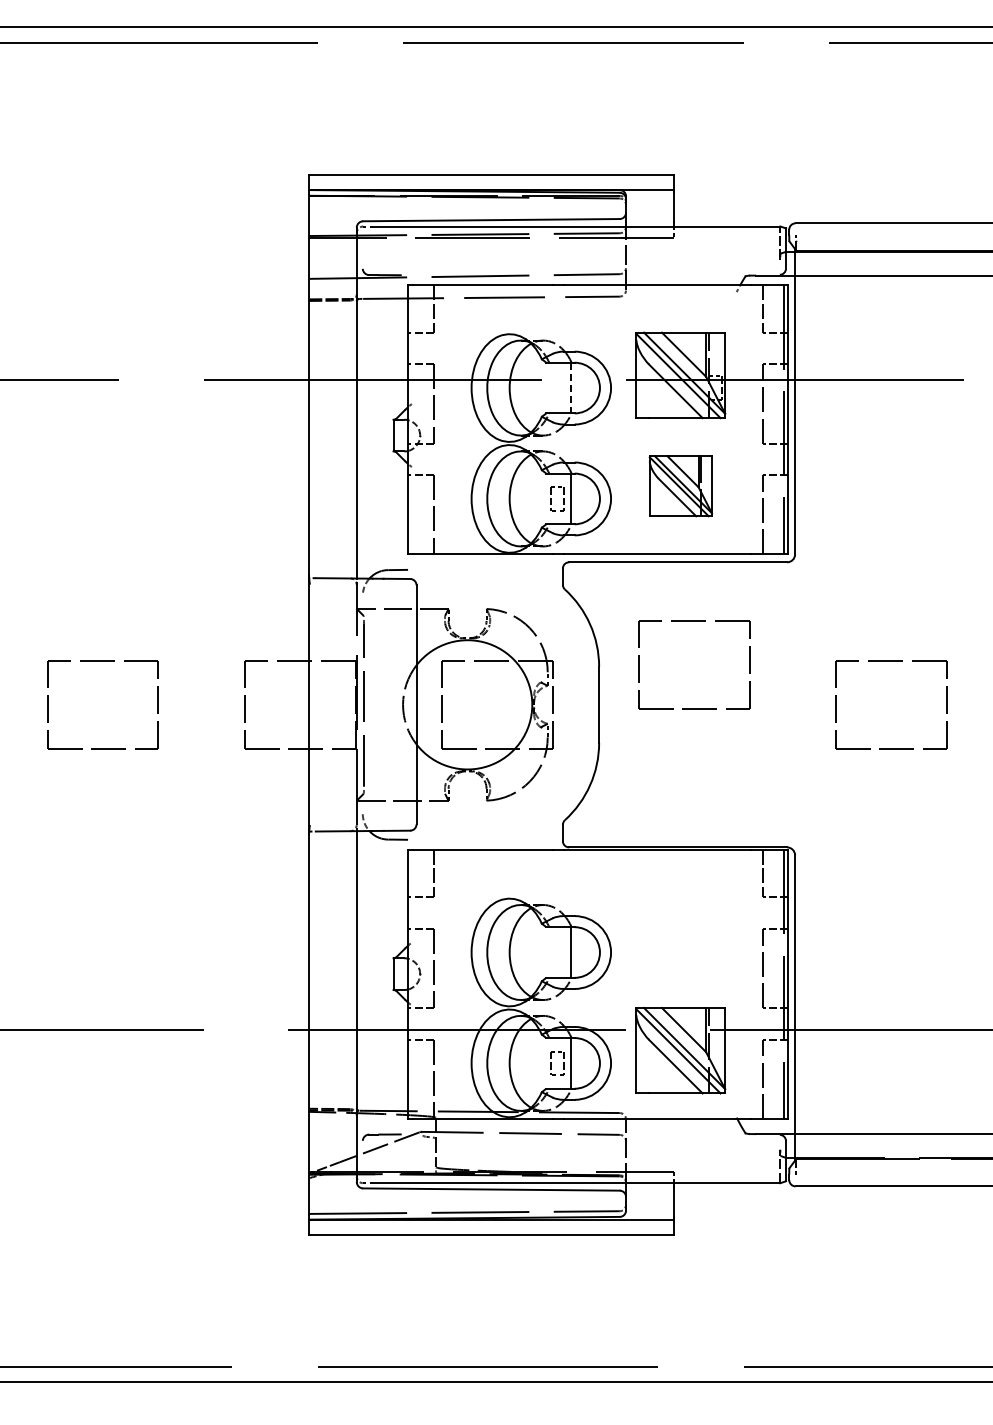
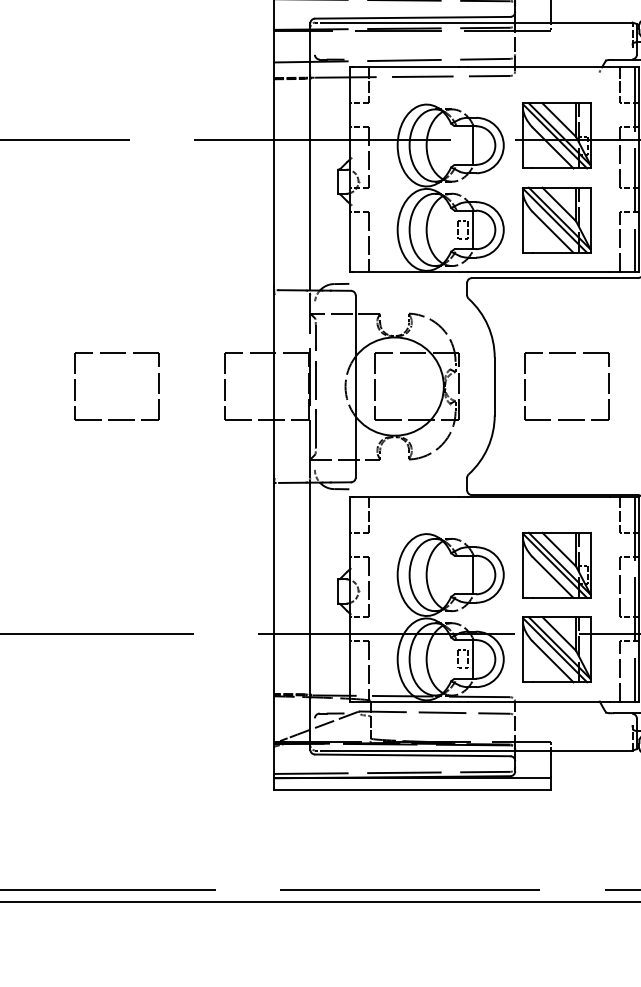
line: (570, 388) -> (472, 145), dashed -> solid
part: (680, 486) -> (556, 220), size x1.43
part: (694, 621) -> (567, 353), moved
part: (680, 939) -> (556, 565), added

